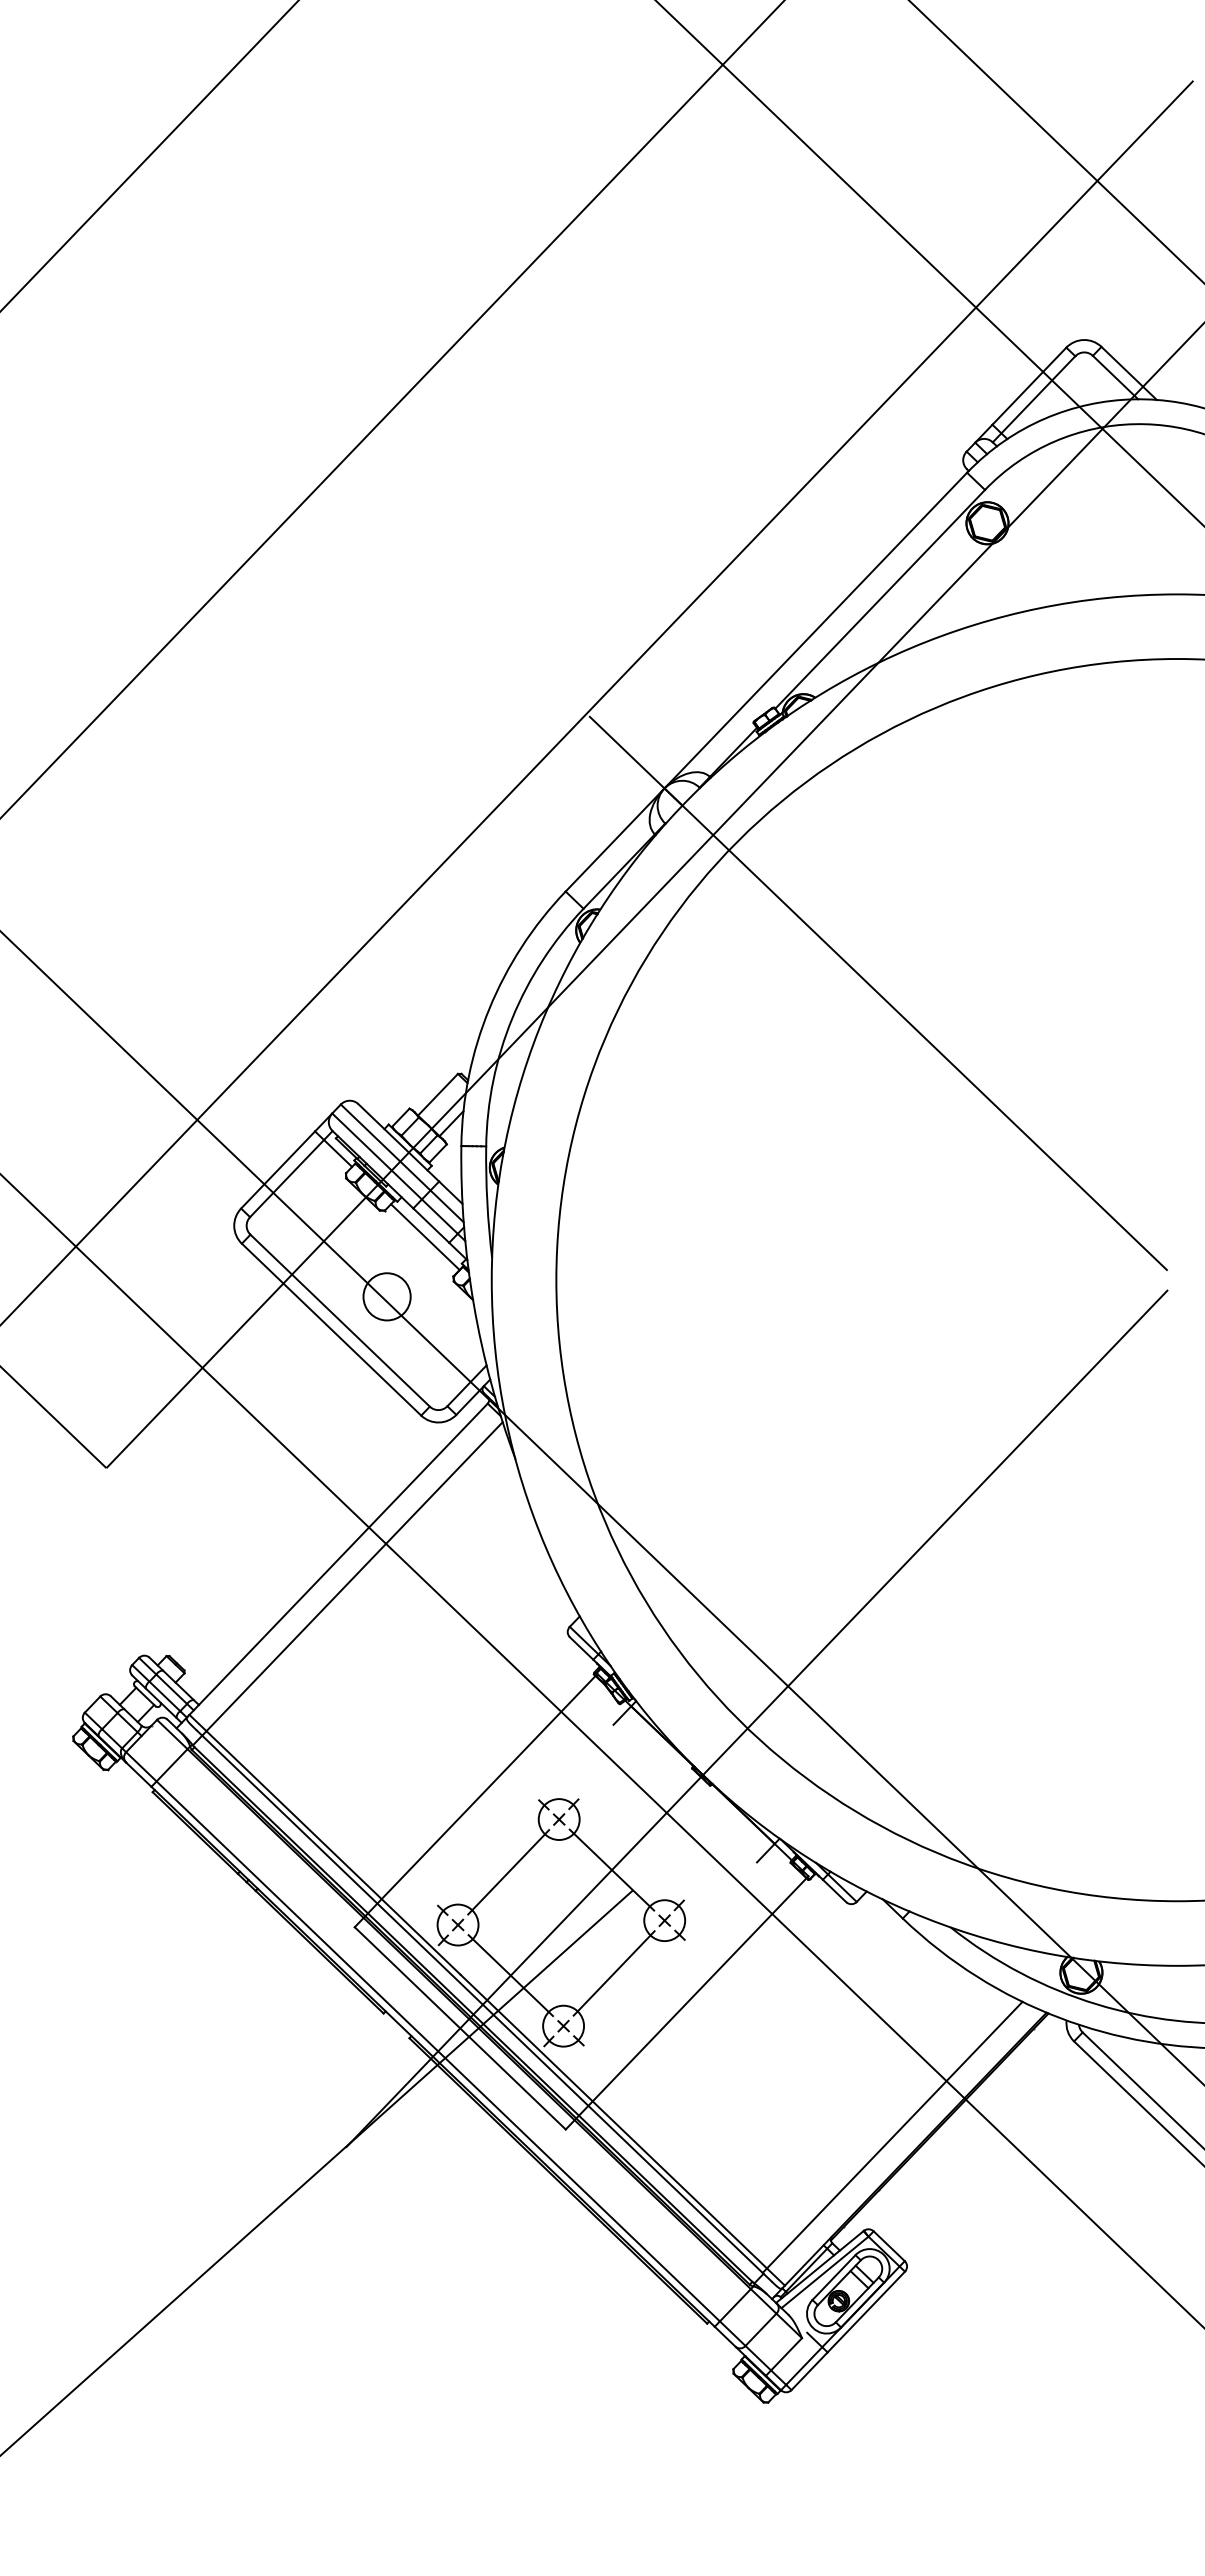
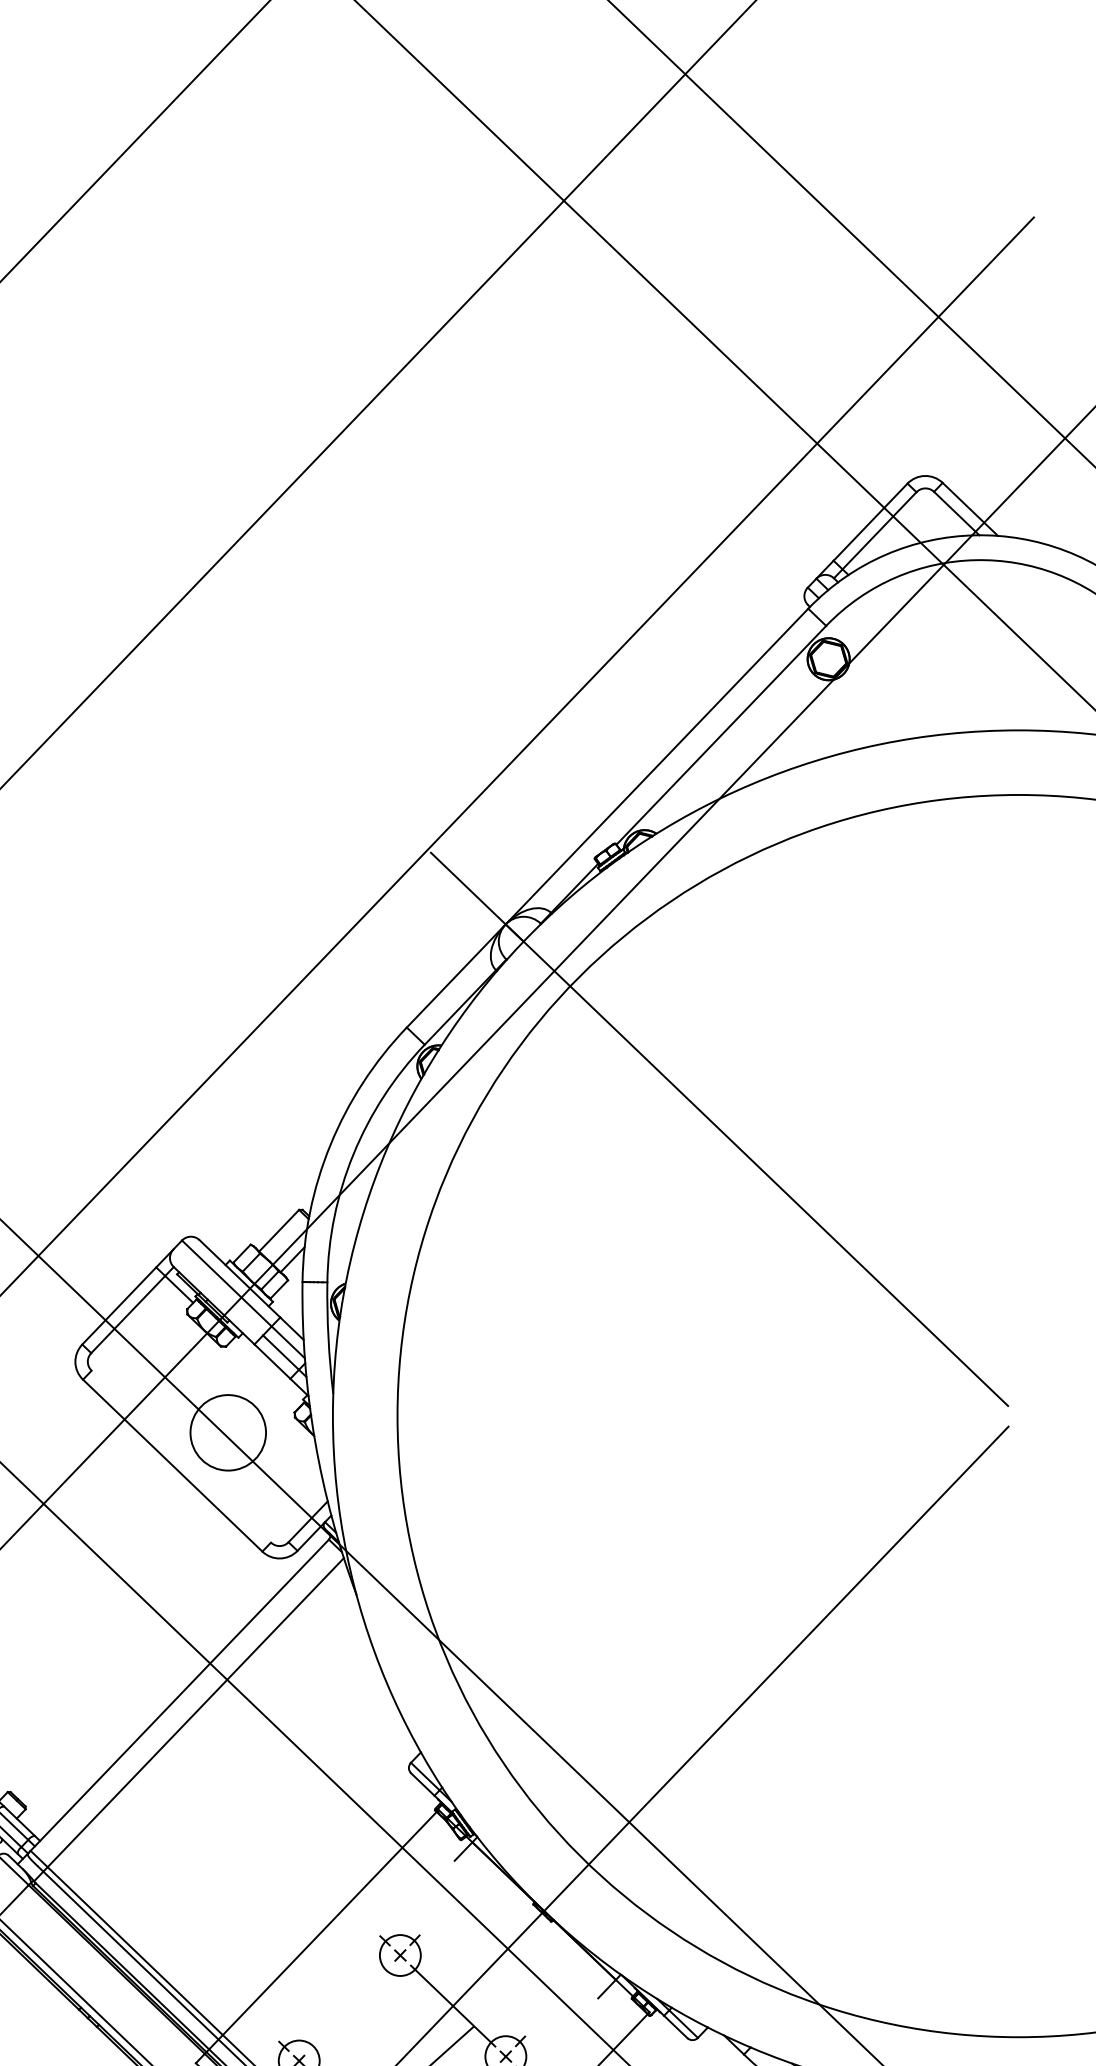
line: (376, 1156) -> (217, 1292), removed
line: (425, 1237) -> (266, 1373), removed
circle: (386, 1296) -> (227, 1432), size x1.6
line: (339, 1320) -> (180, 1456), removed
line: (508, 1872) -> (349, 2008), removed

